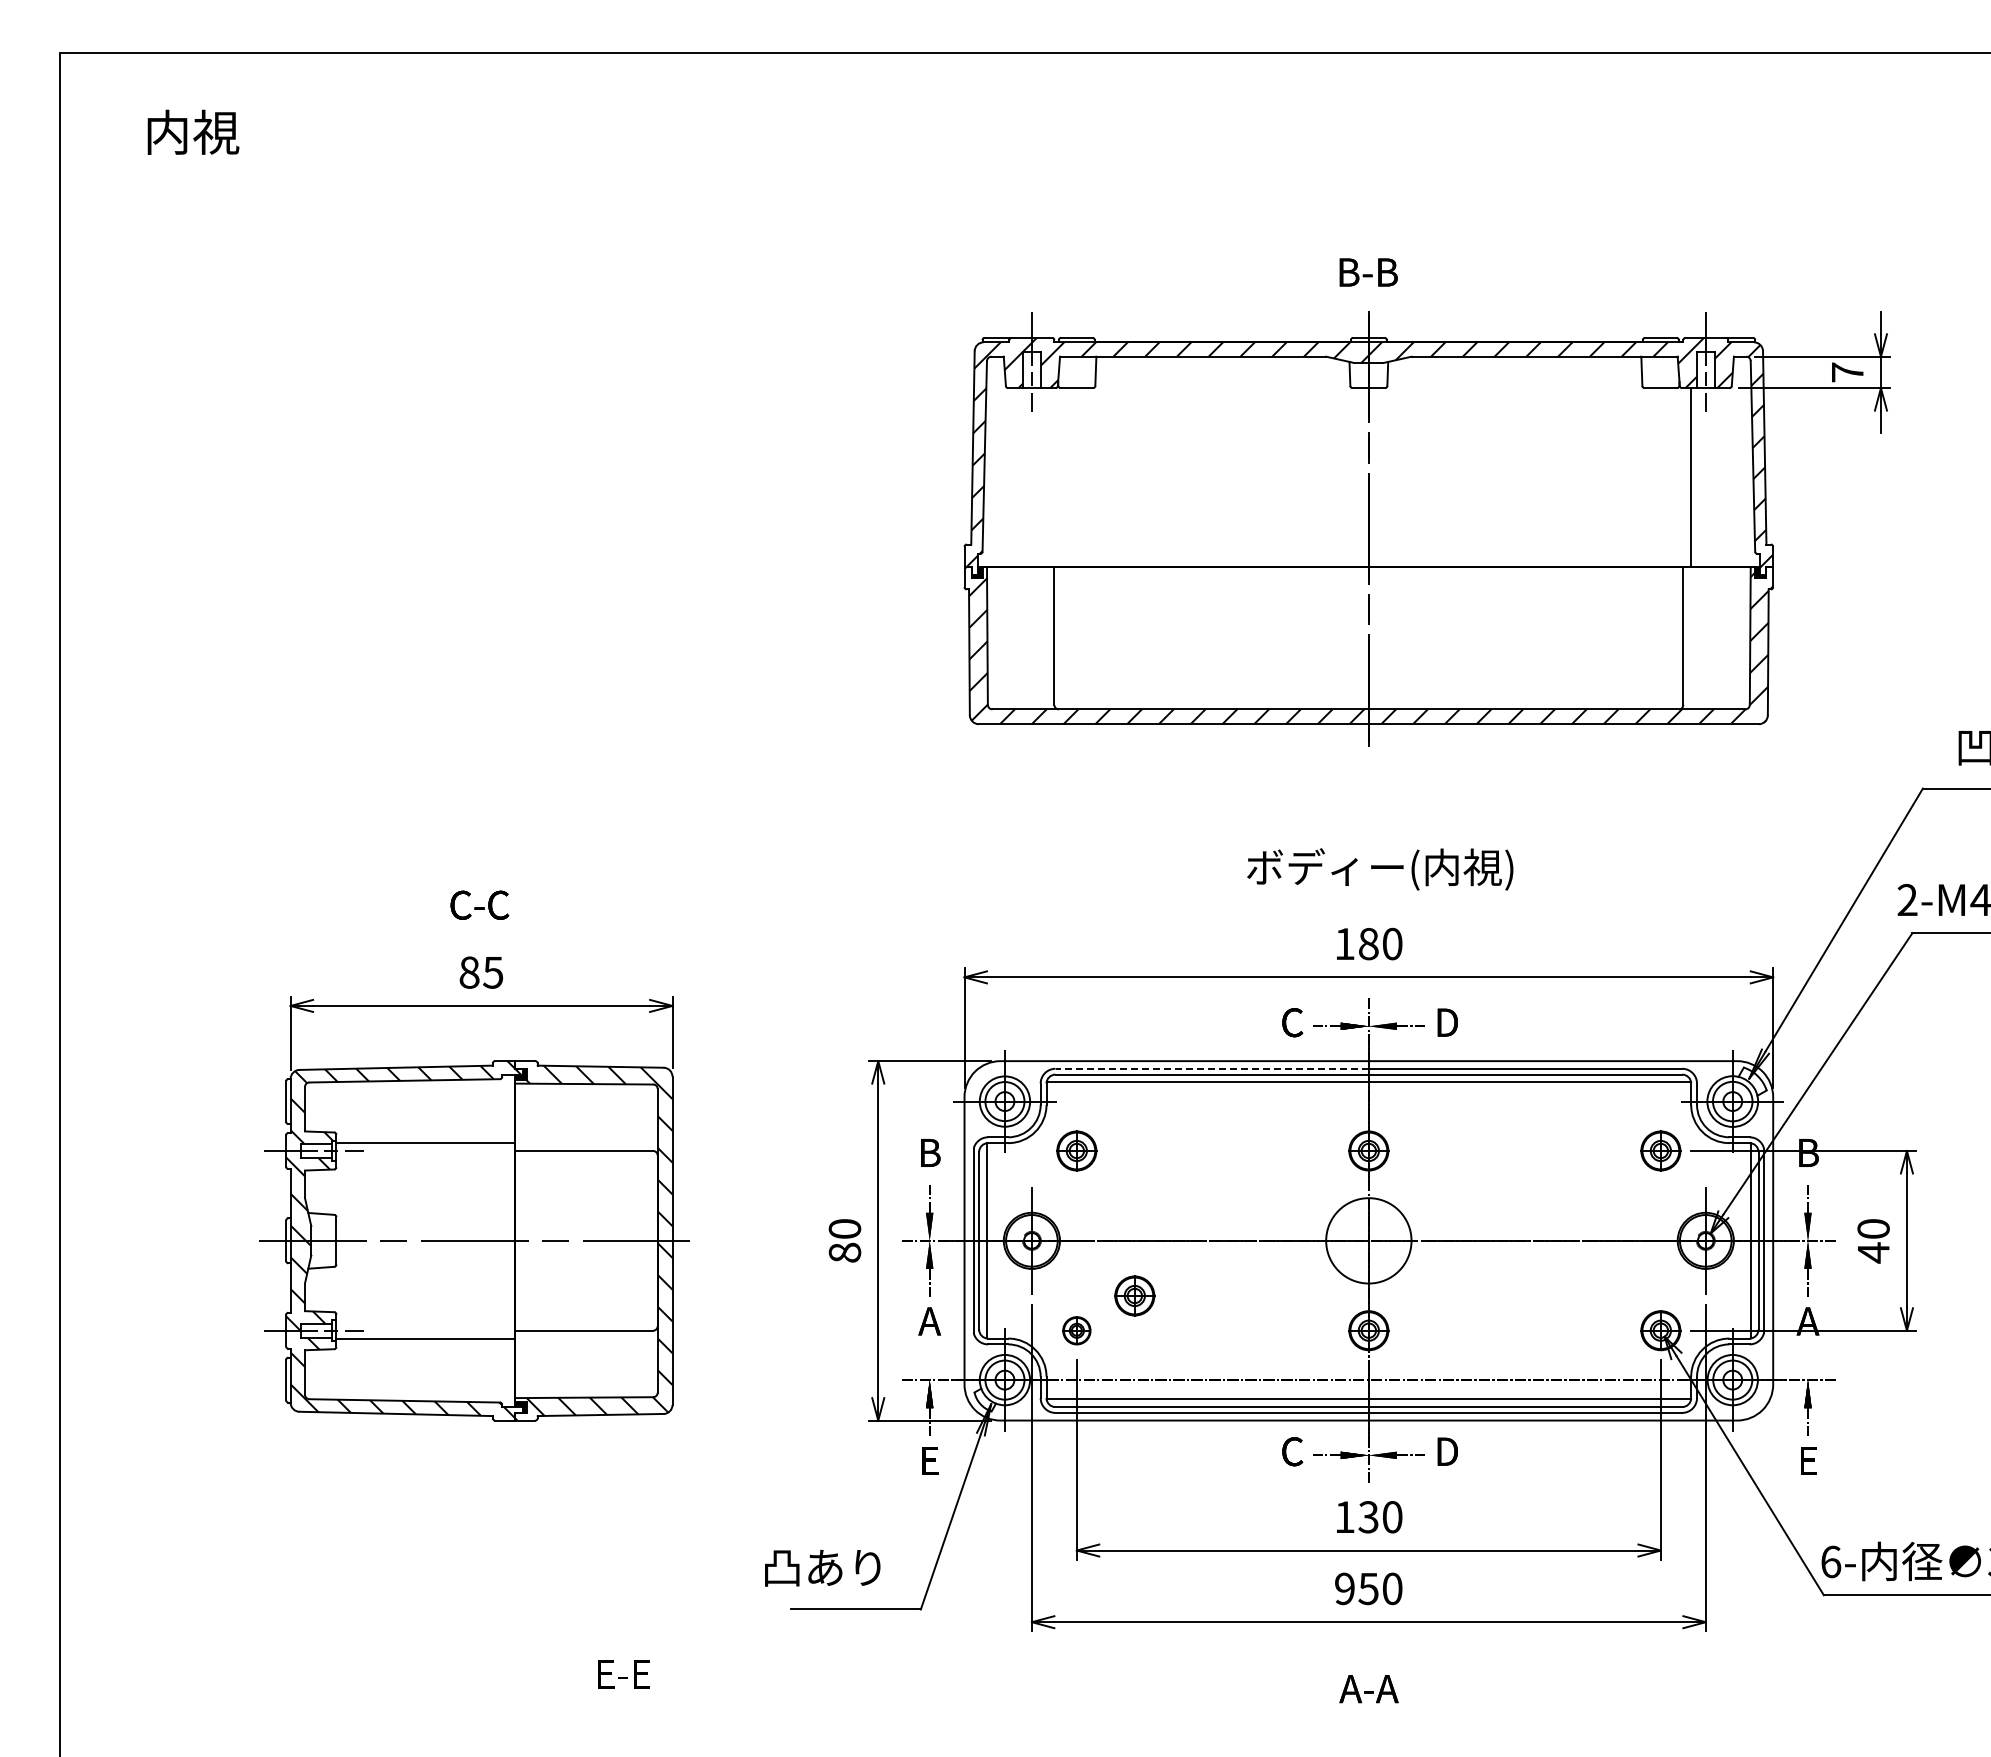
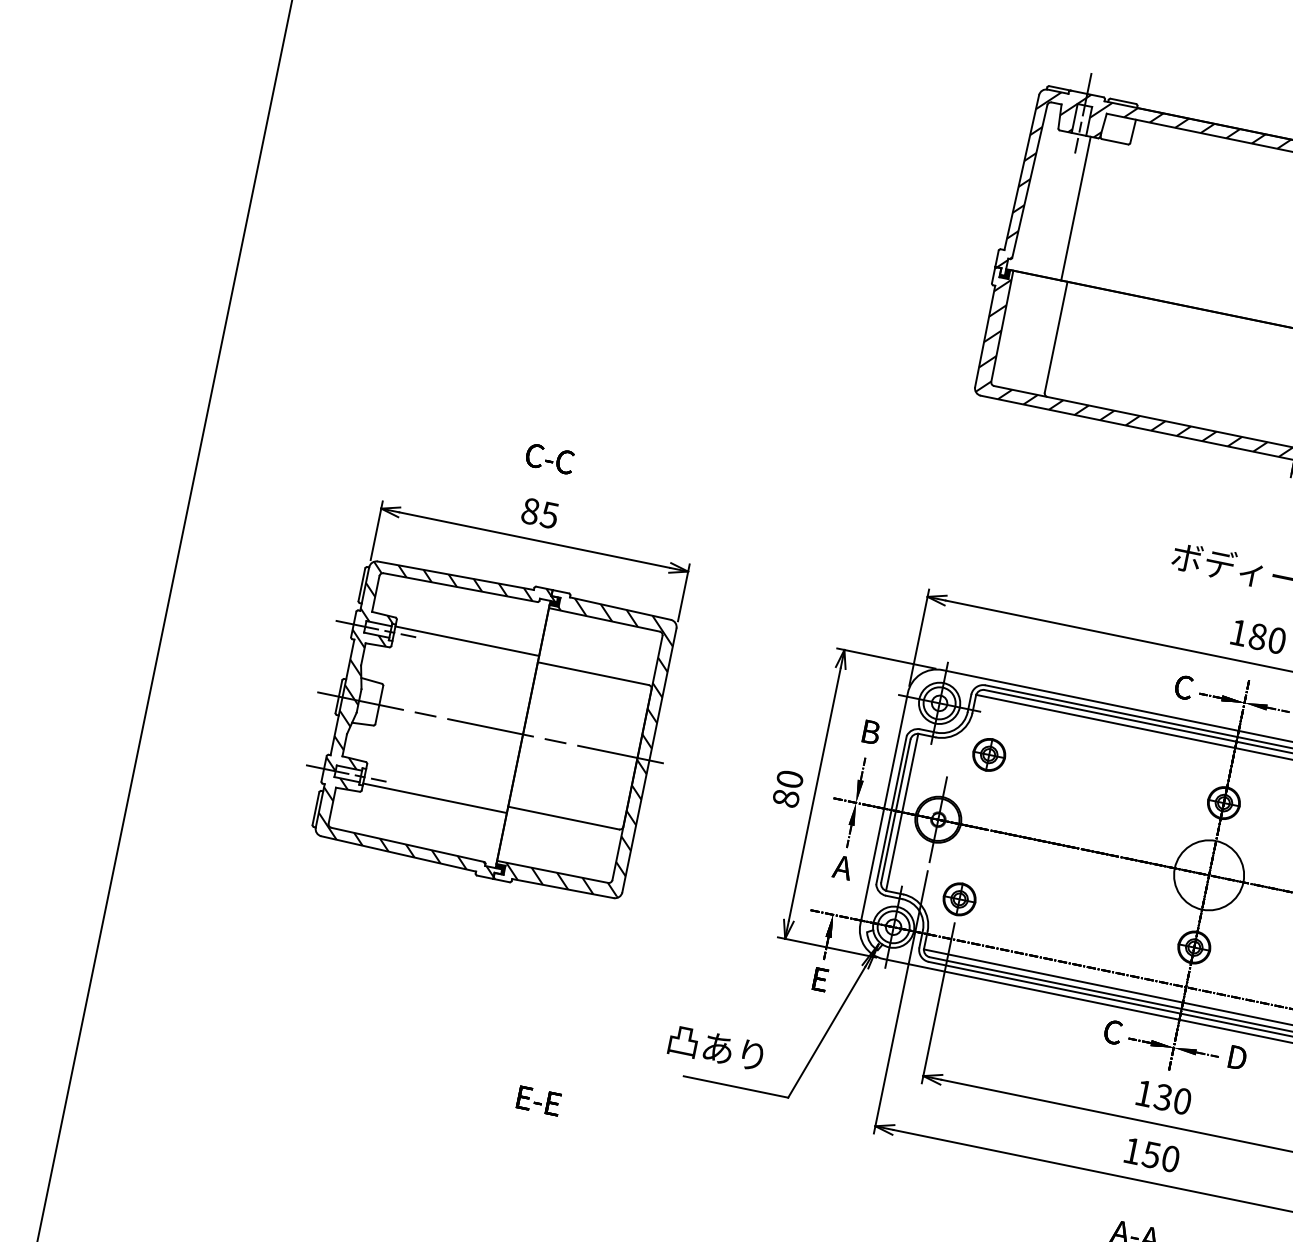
line: (1046, 477) -> (1075, 208), added
line: (1212, 1068) -> (1111, 711), dashed -> solid
part: (1134, 1295) -> (1011, 880), removed
part: (1076, 1330) -> (959, 899), size x1.43
text: (1344, 1588) -> (1132, 1150), 950 -> 150

